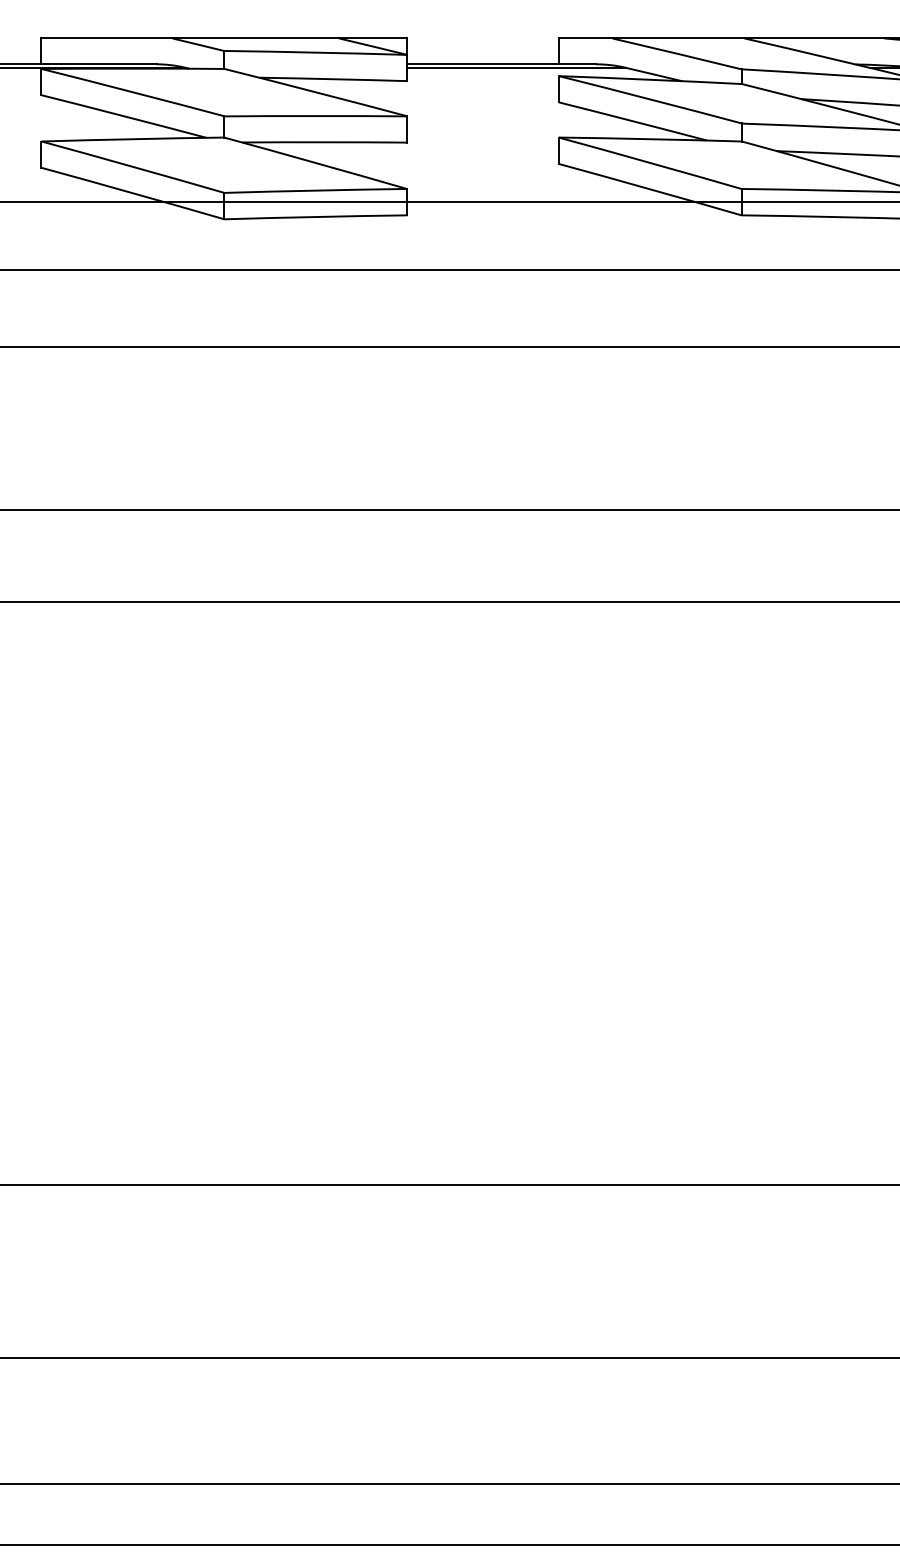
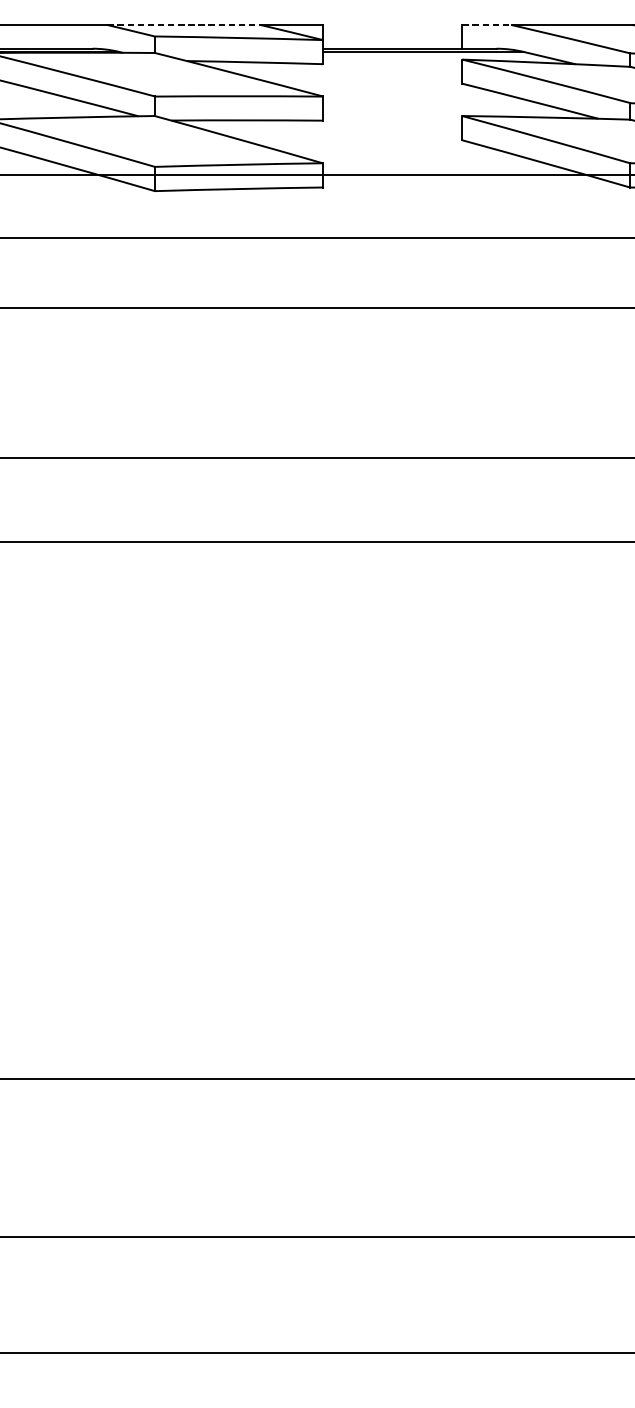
line: (256, 38) -> (184, 25), solid -> dashed
line: (585, 38) -> (486, 25), solid -> dashed

